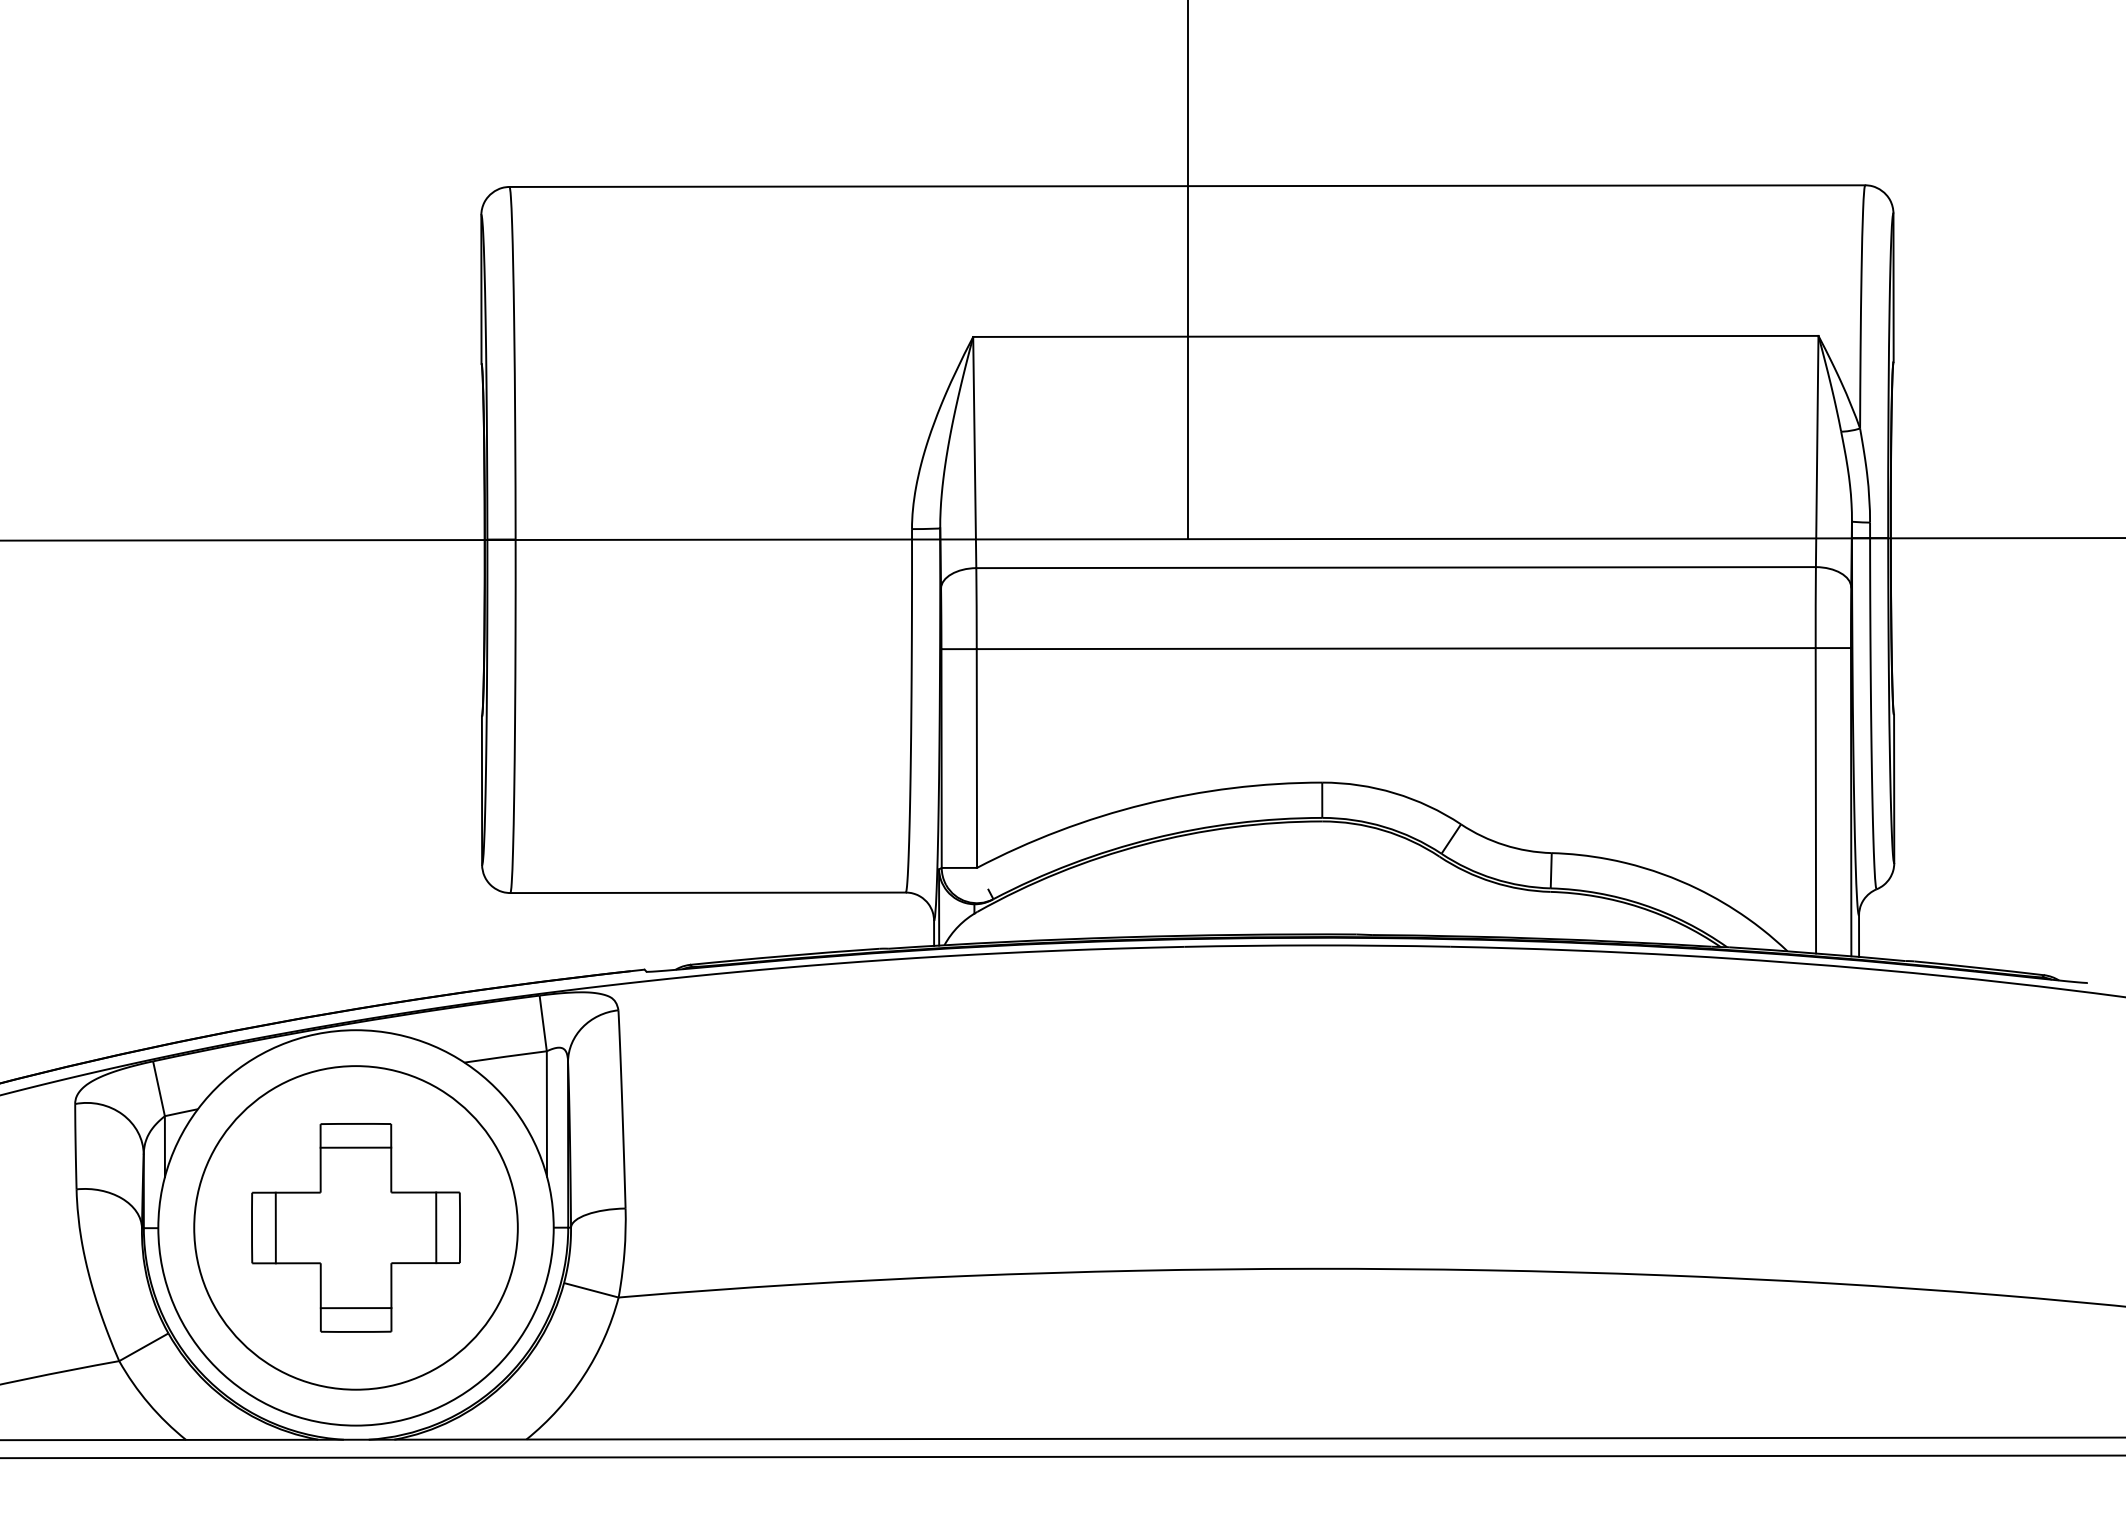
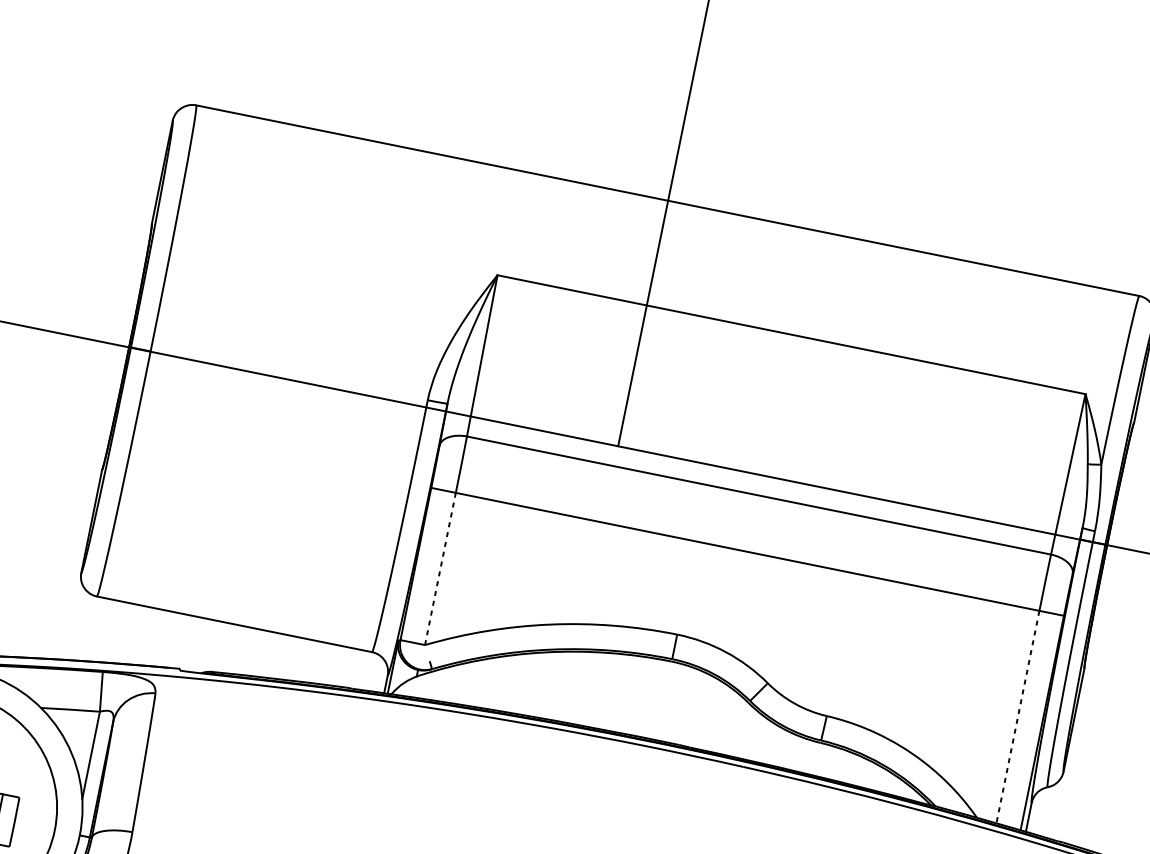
line: (976, 758) -> (440, 568), solid -> dashed
line: (1815, 800) -> (1017, 716), solid -> dashed

